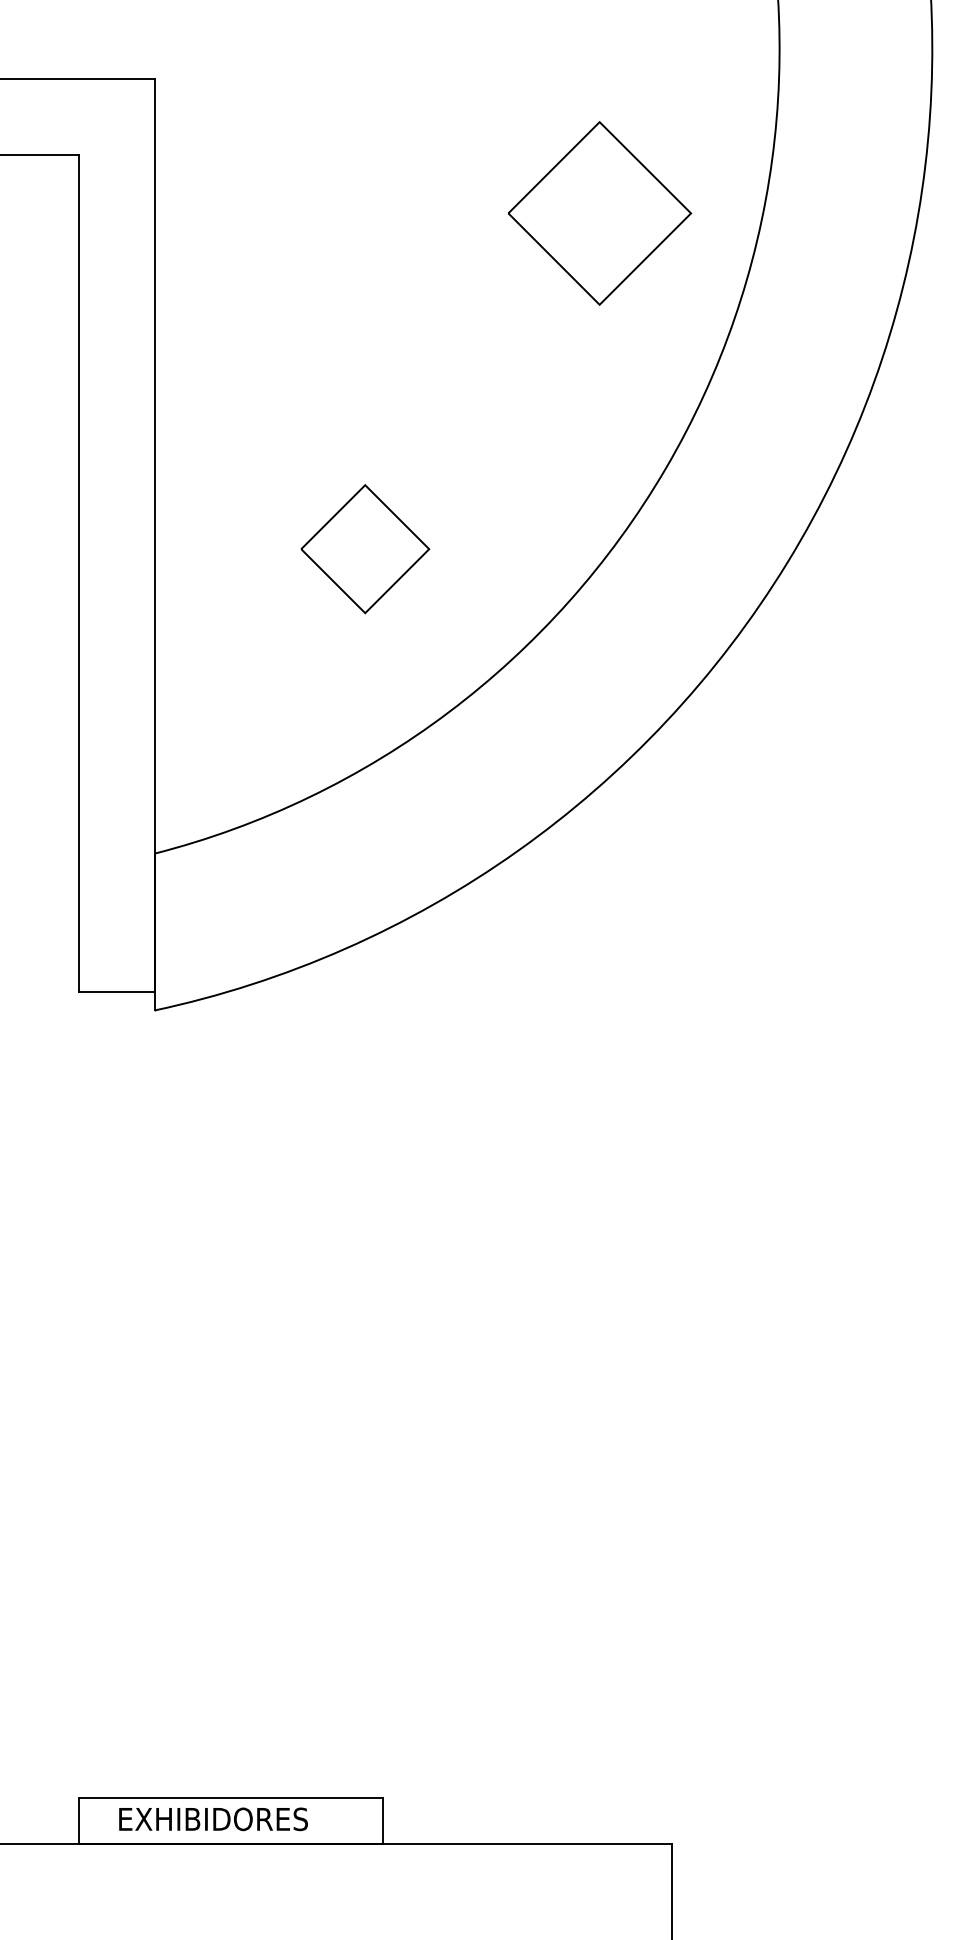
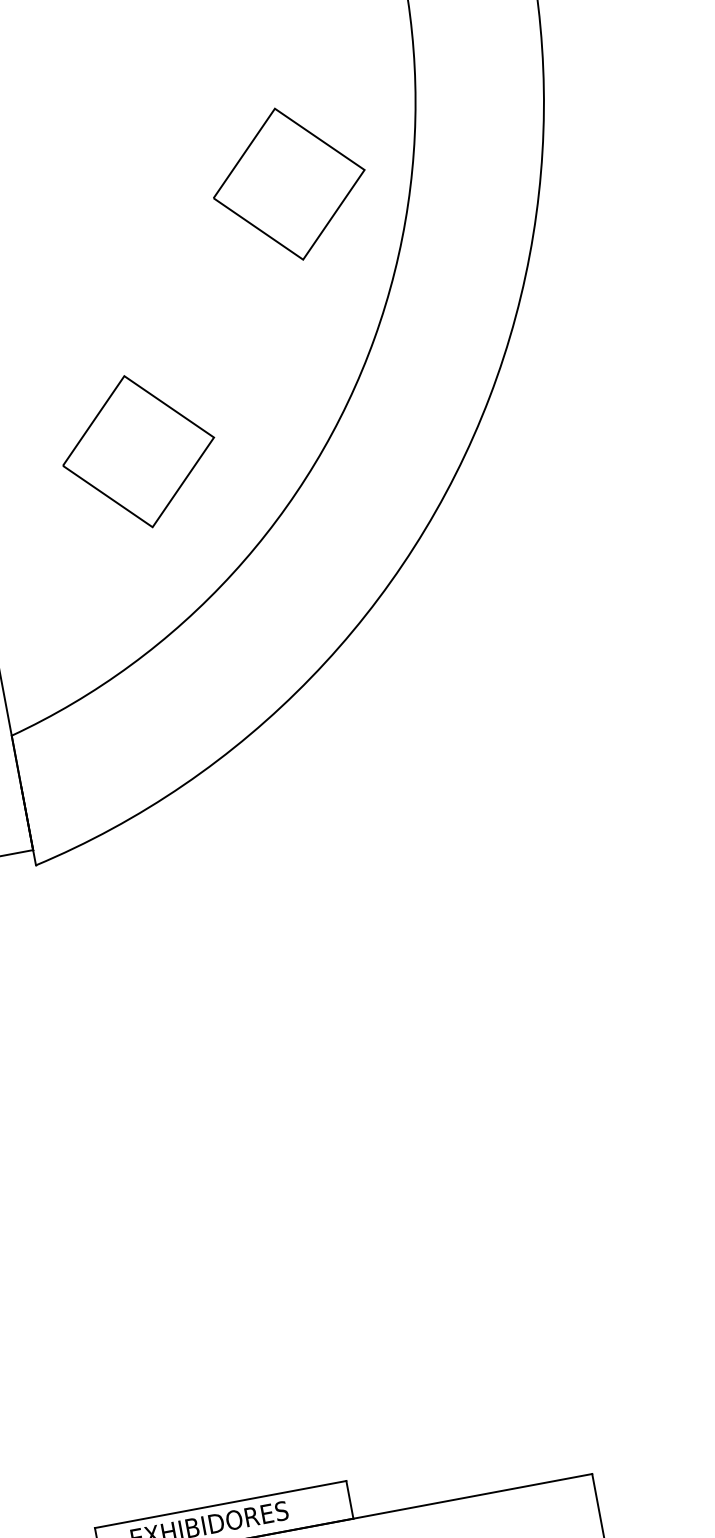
part: (600, 213) -> (289, 184), moved
part: (365, 548) -> (138, 450), size x1.43

